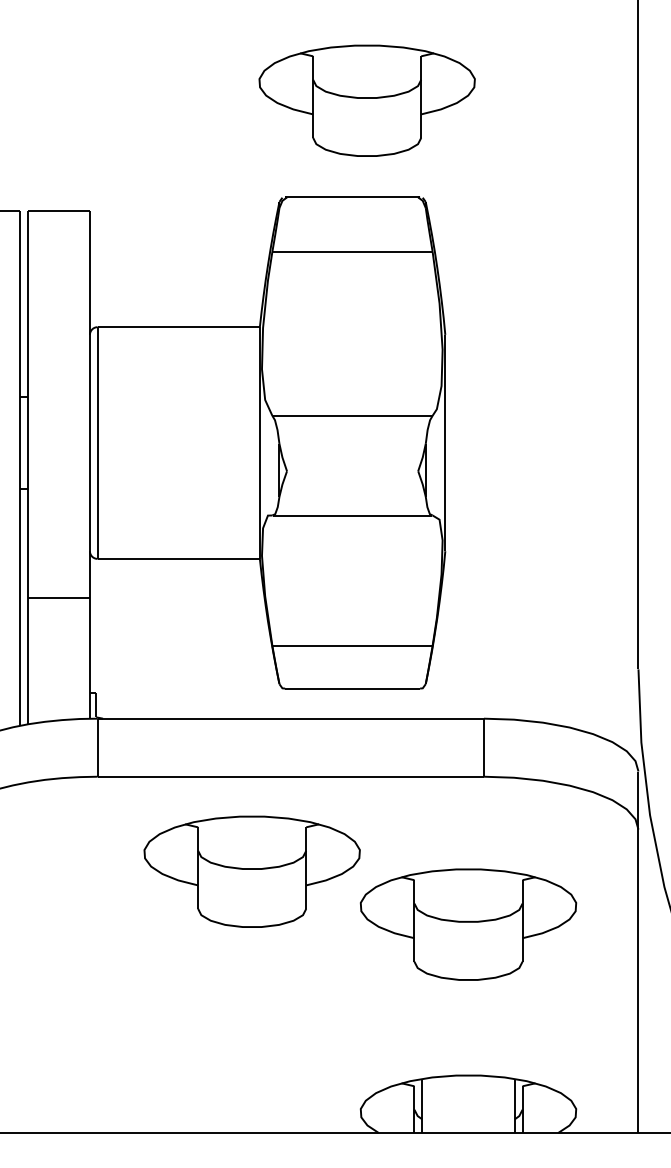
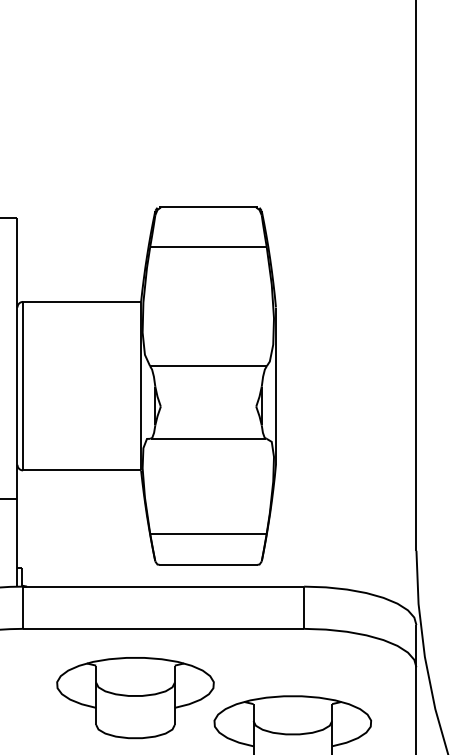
part: (366, 100) -> (218, 137), removed

